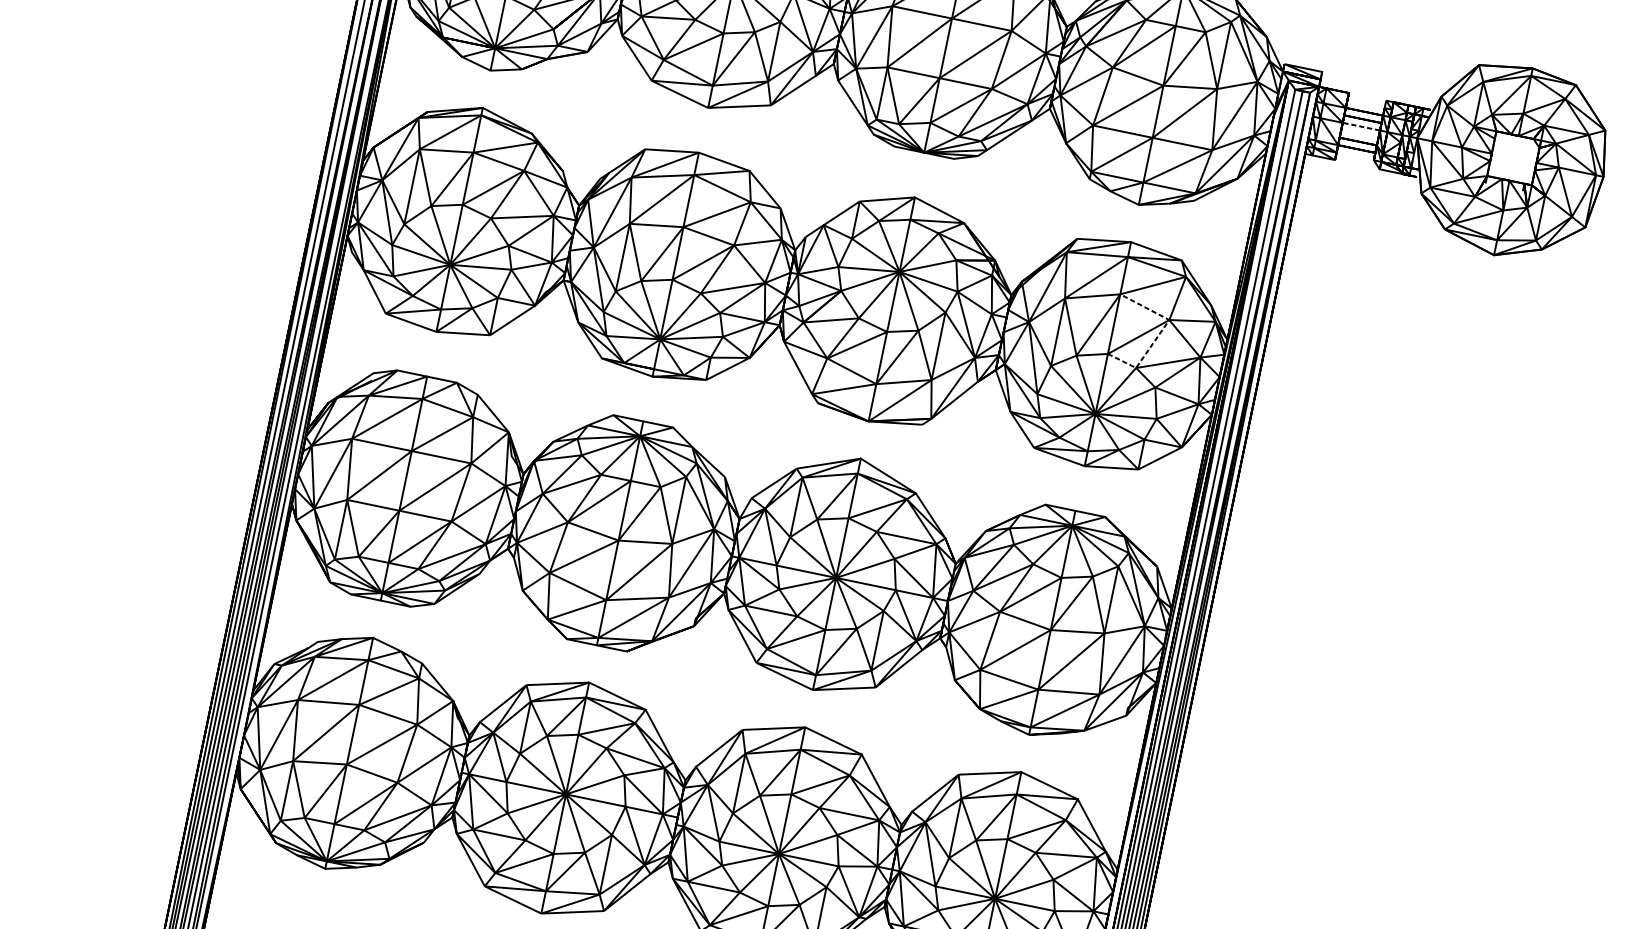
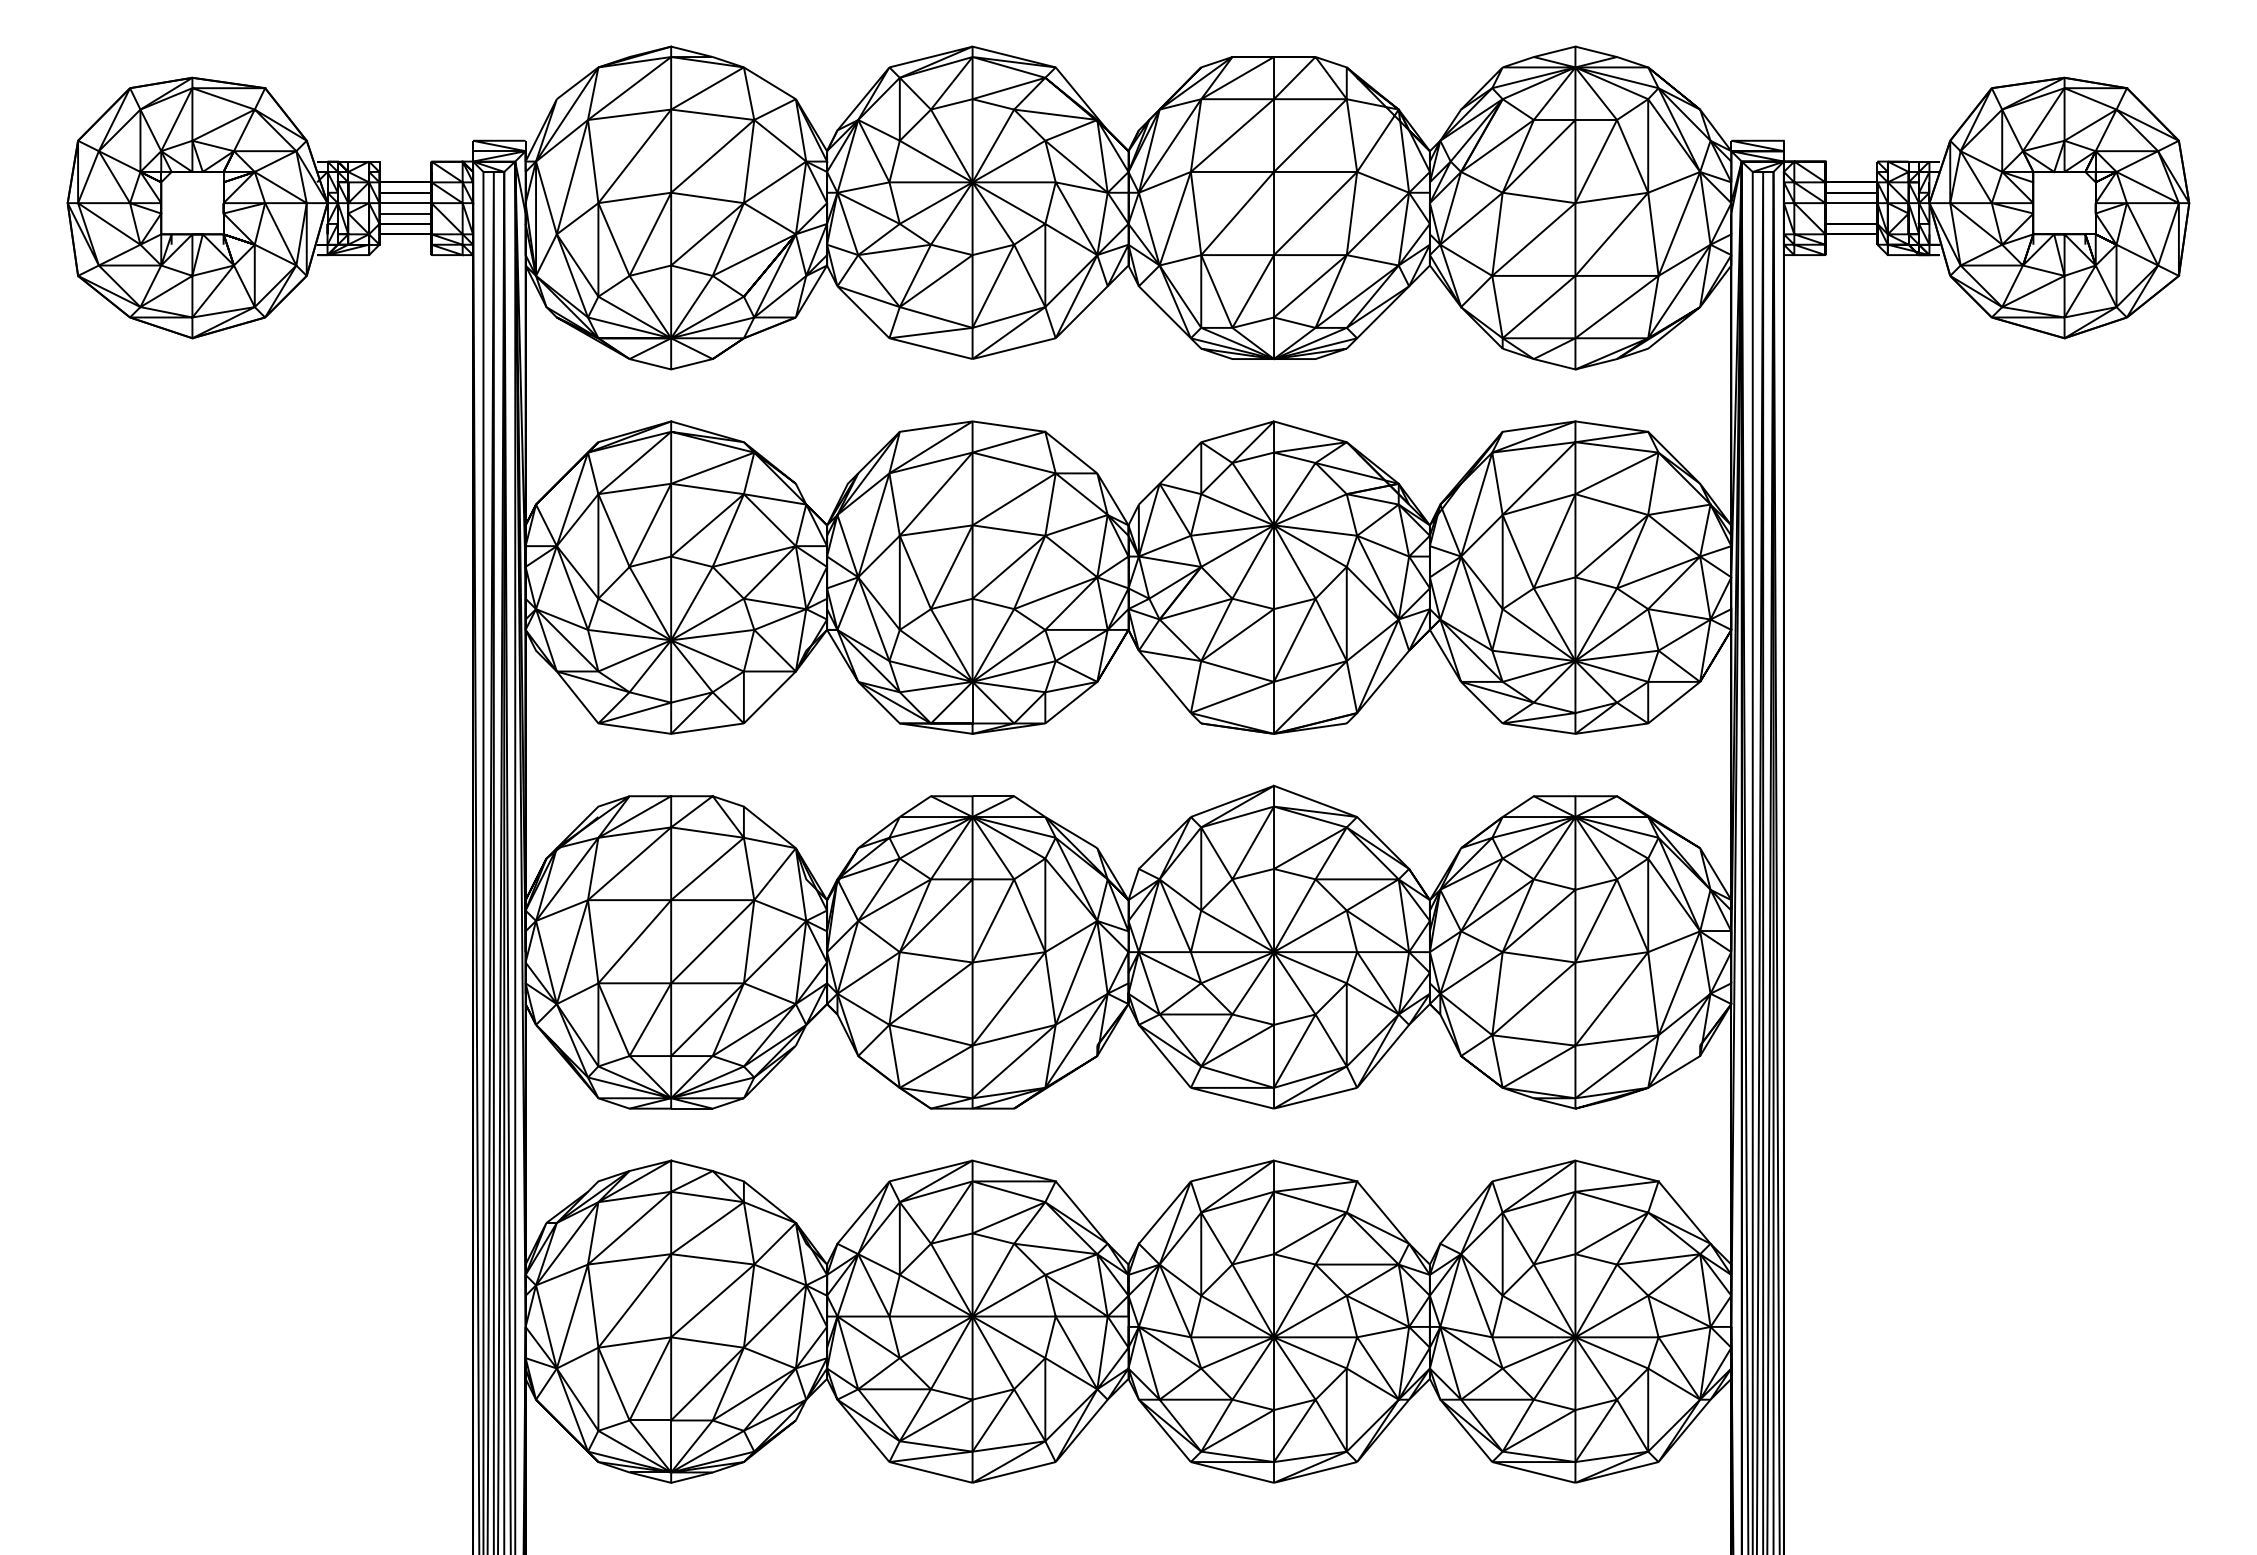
line: (1361, 126) -> (1851, 203), dashed -> solid
line: (1159, 334) -> (1638, 536), dashed -> solid

